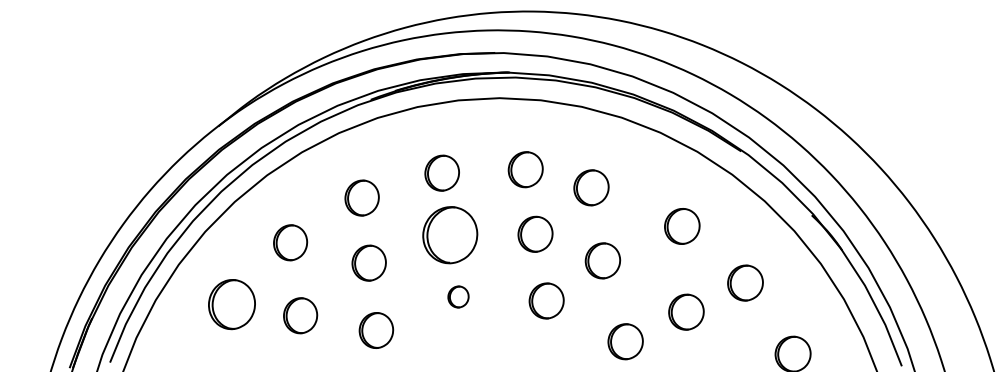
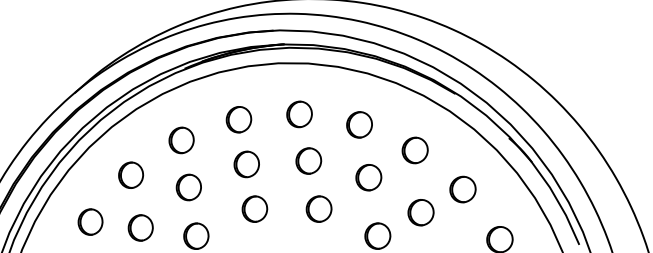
part: (591, 187) -> (359, 124), moved
part: (449, 234) -> (246, 164), size x0.62
part: (602, 260) -> (368, 177), moved
part: (458, 296) -> (254, 208), size x1.67
part: (231, 304) -> (90, 222), size x0.71

